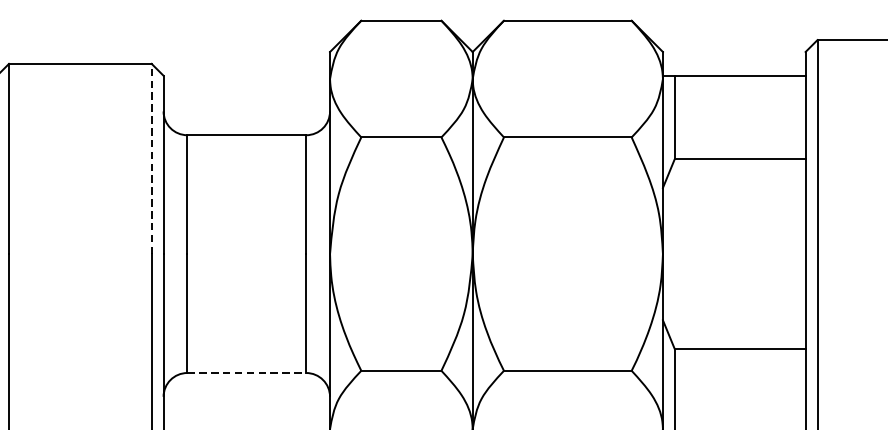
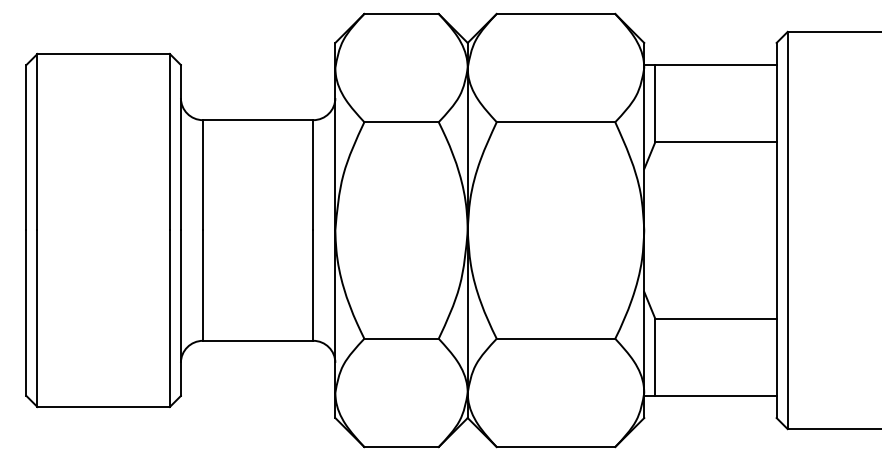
line: (151, 158) -> (169, 141), dashed -> solid
line: (247, 372) -> (258, 340), dashed -> solid

